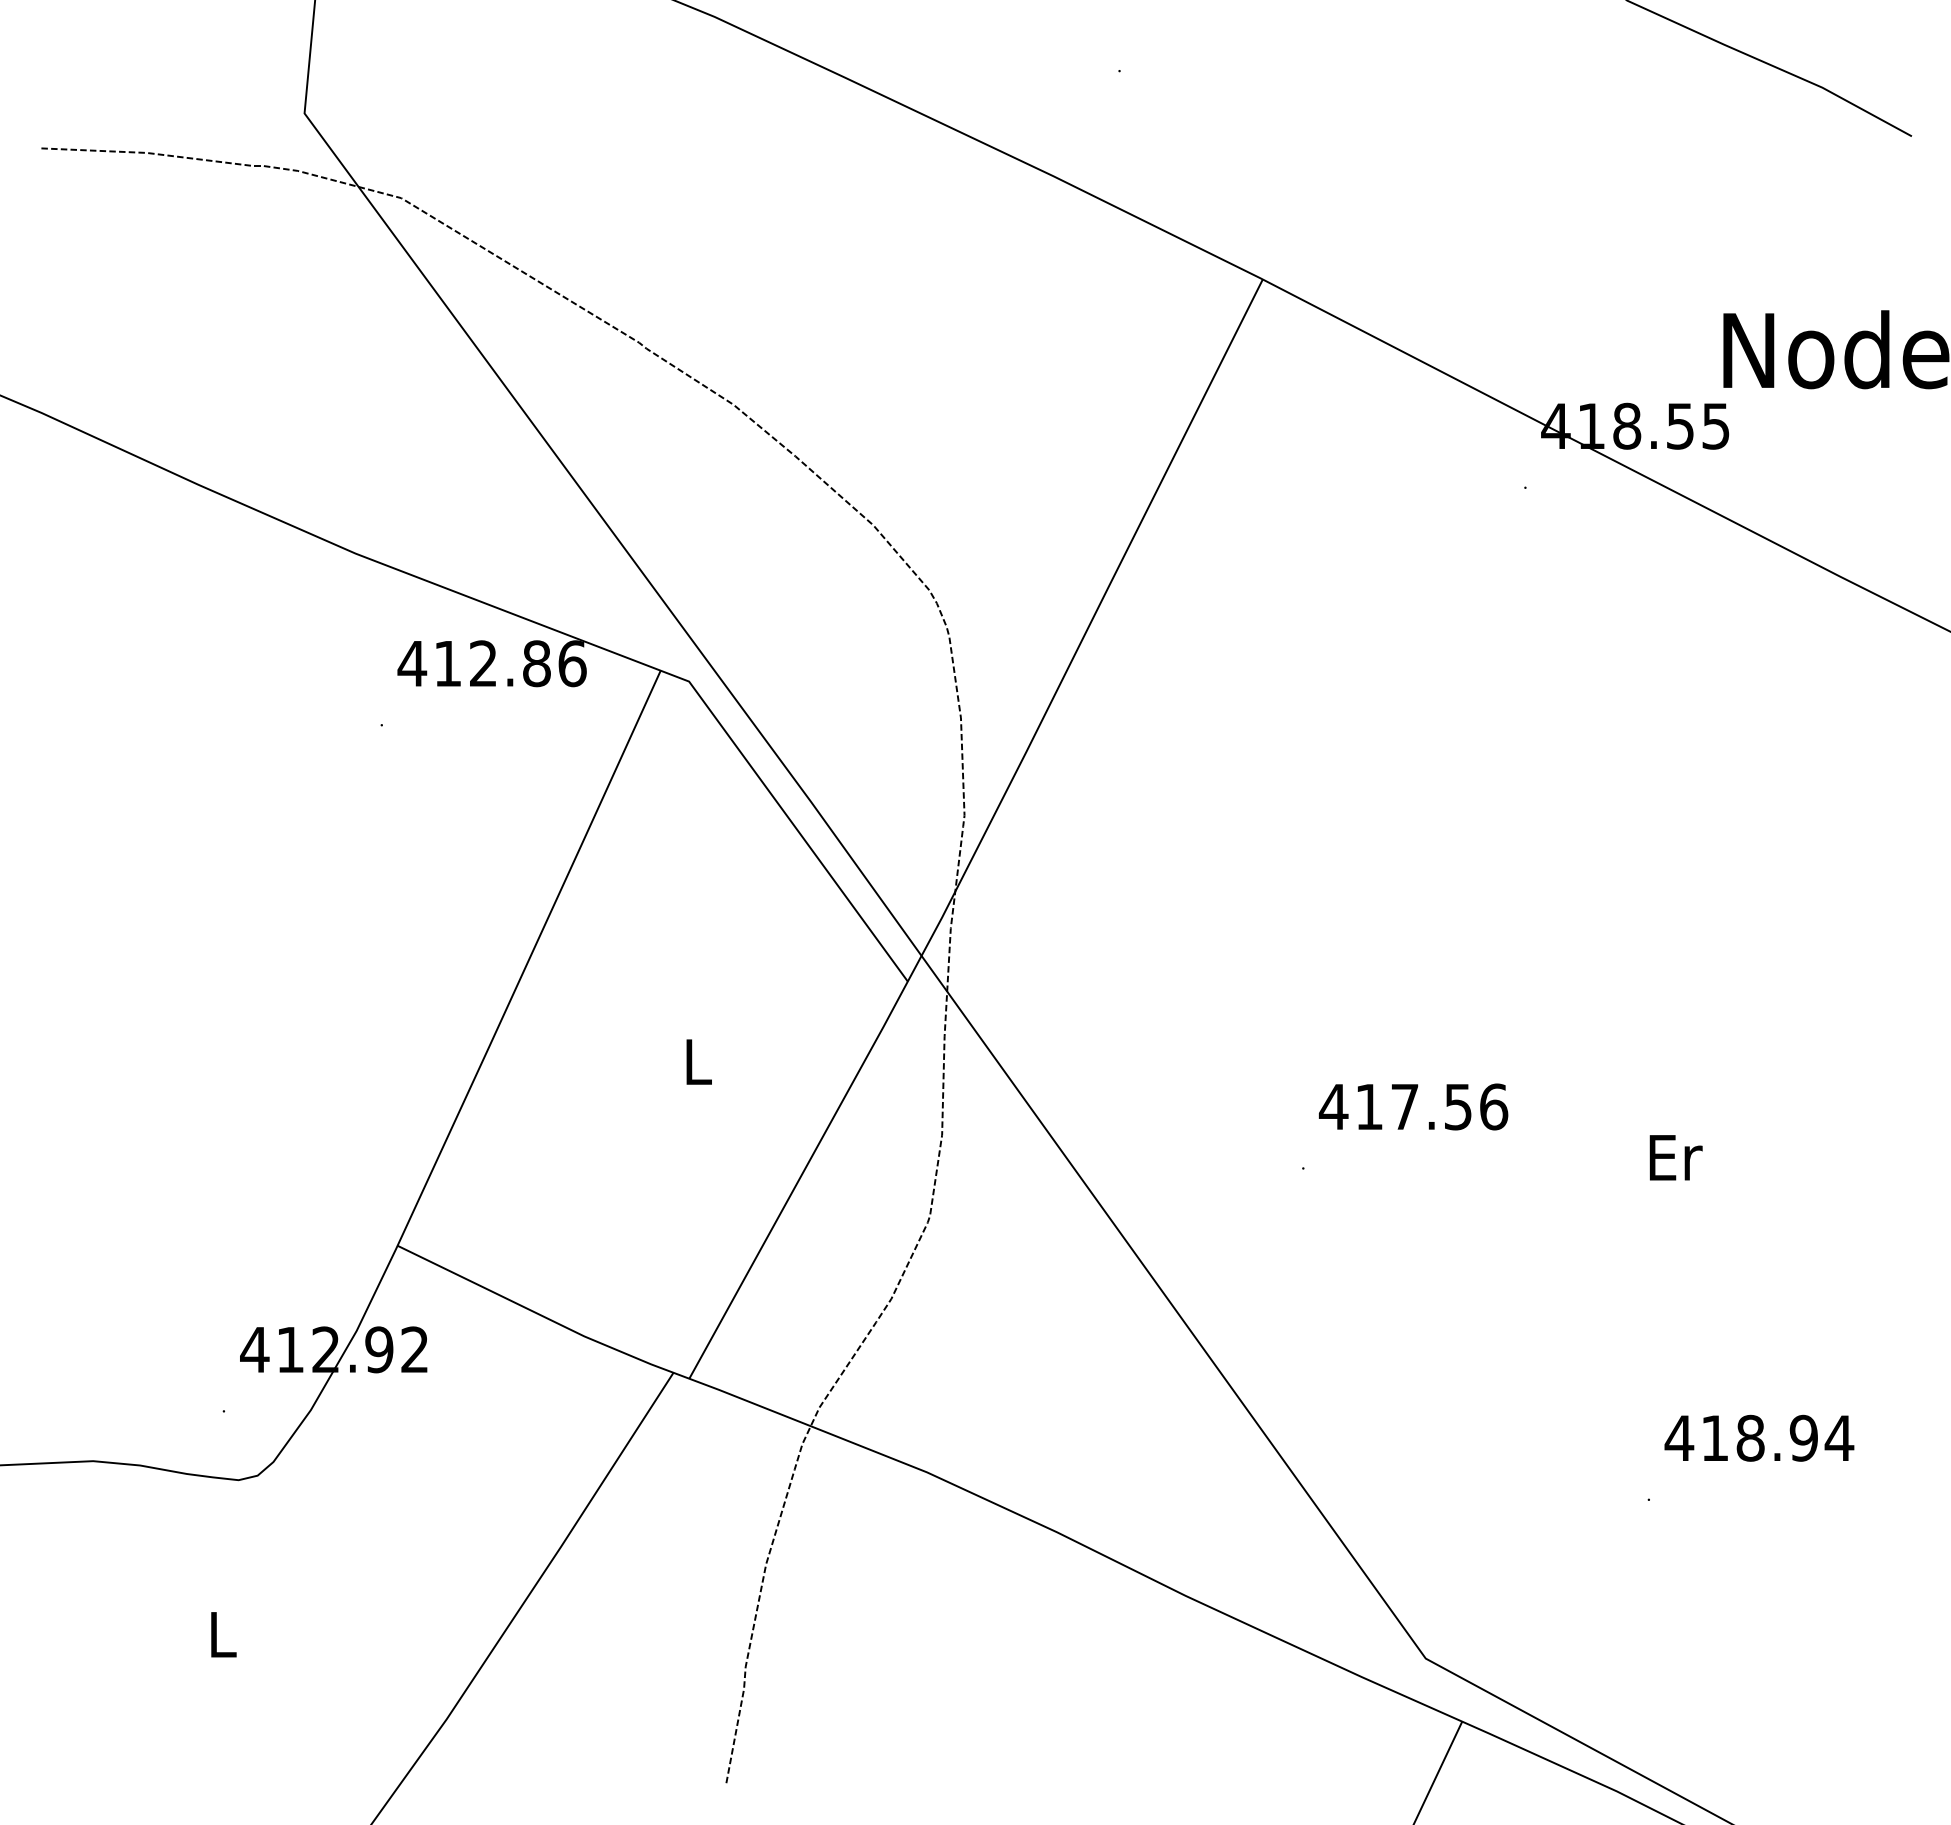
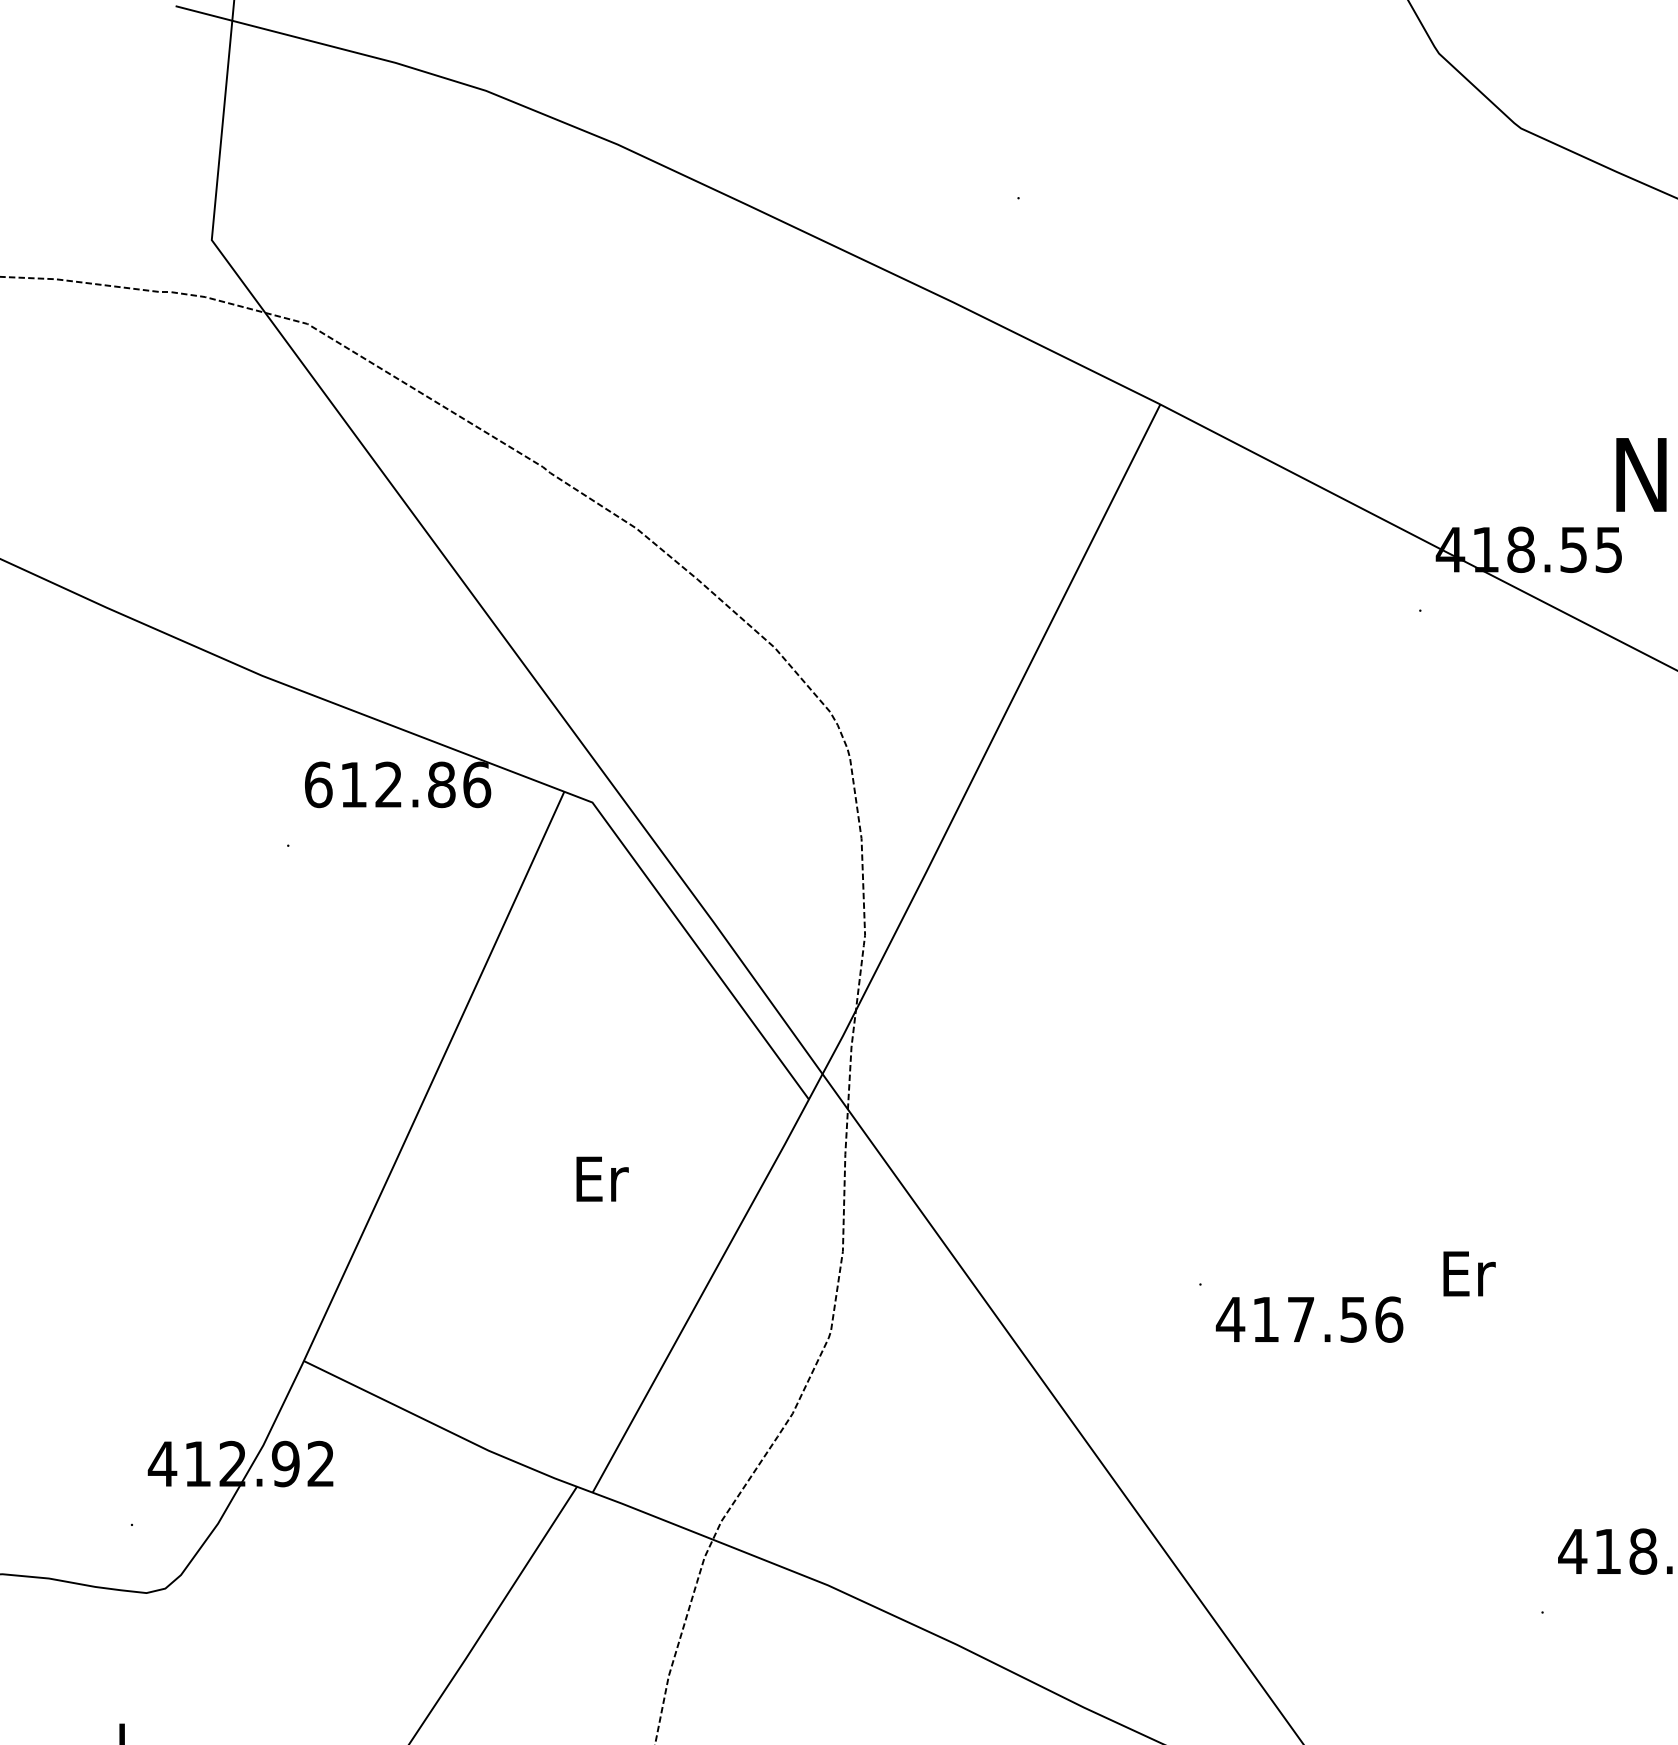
text: (412, 663) -> (318, 784), 412.86 -> 612.86
text: (699, 1061) -> (602, 1178), L -> Er
text: (1413, 1106) -> (1309, 1319), moved
text: (1675, 1157) -> (1468, 1273), moved

